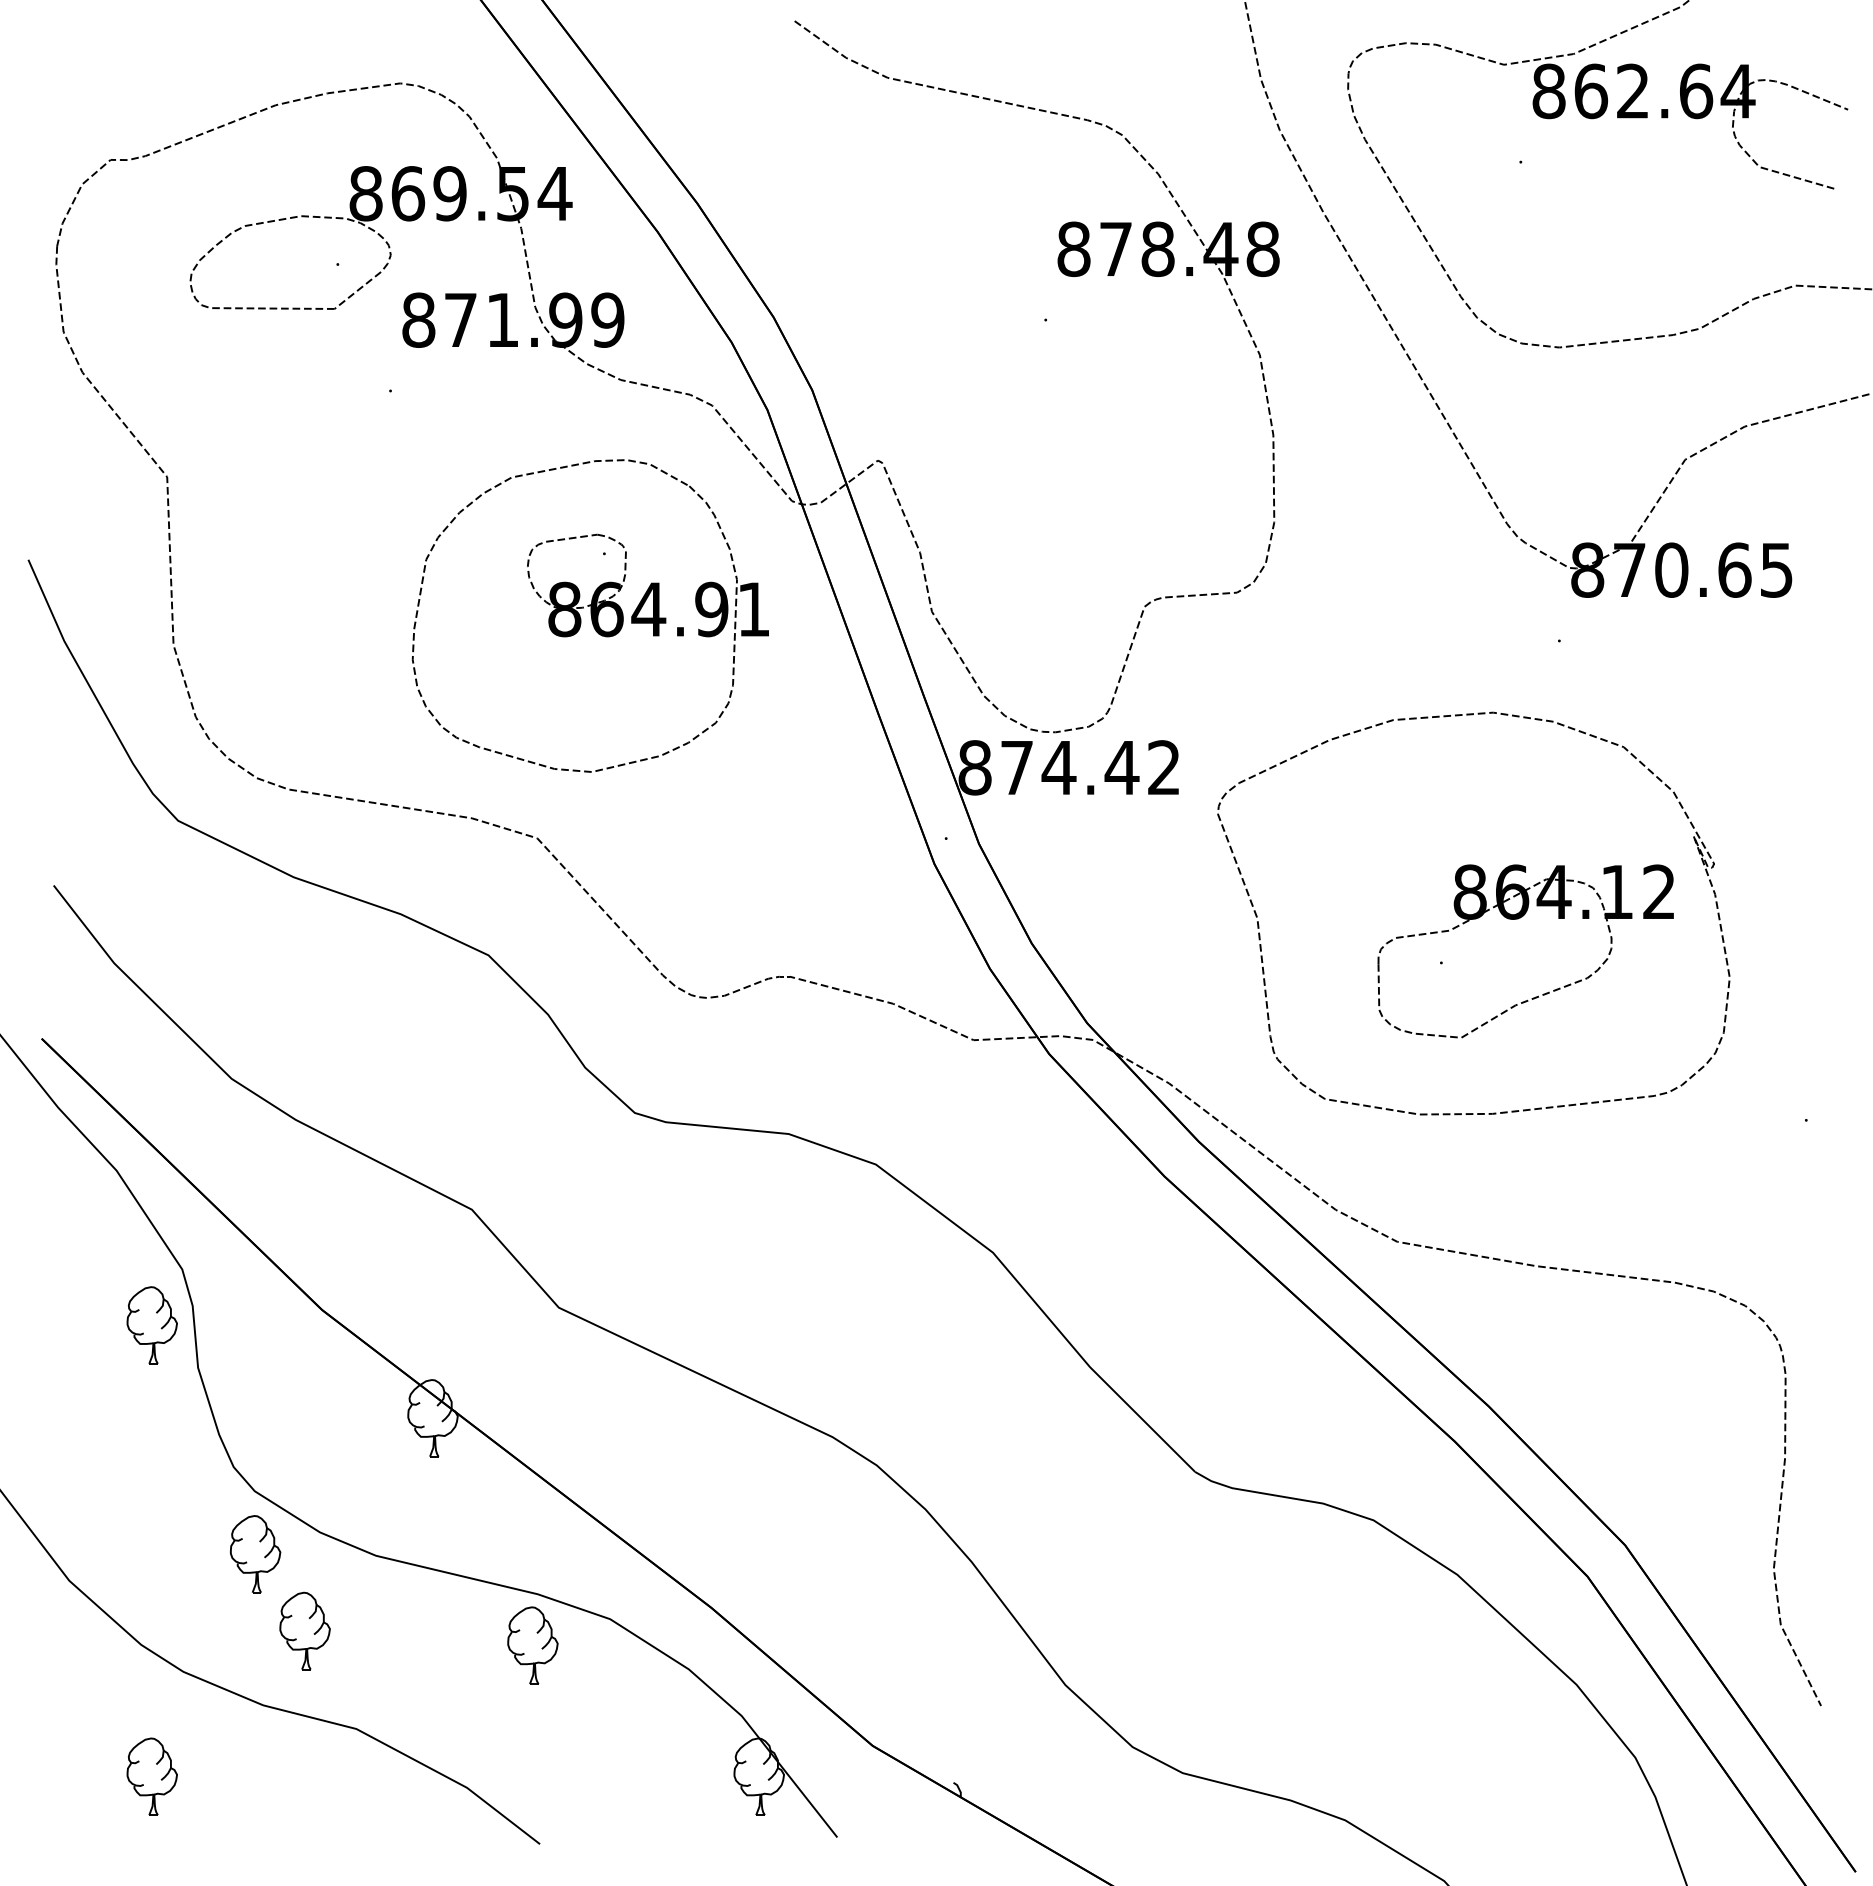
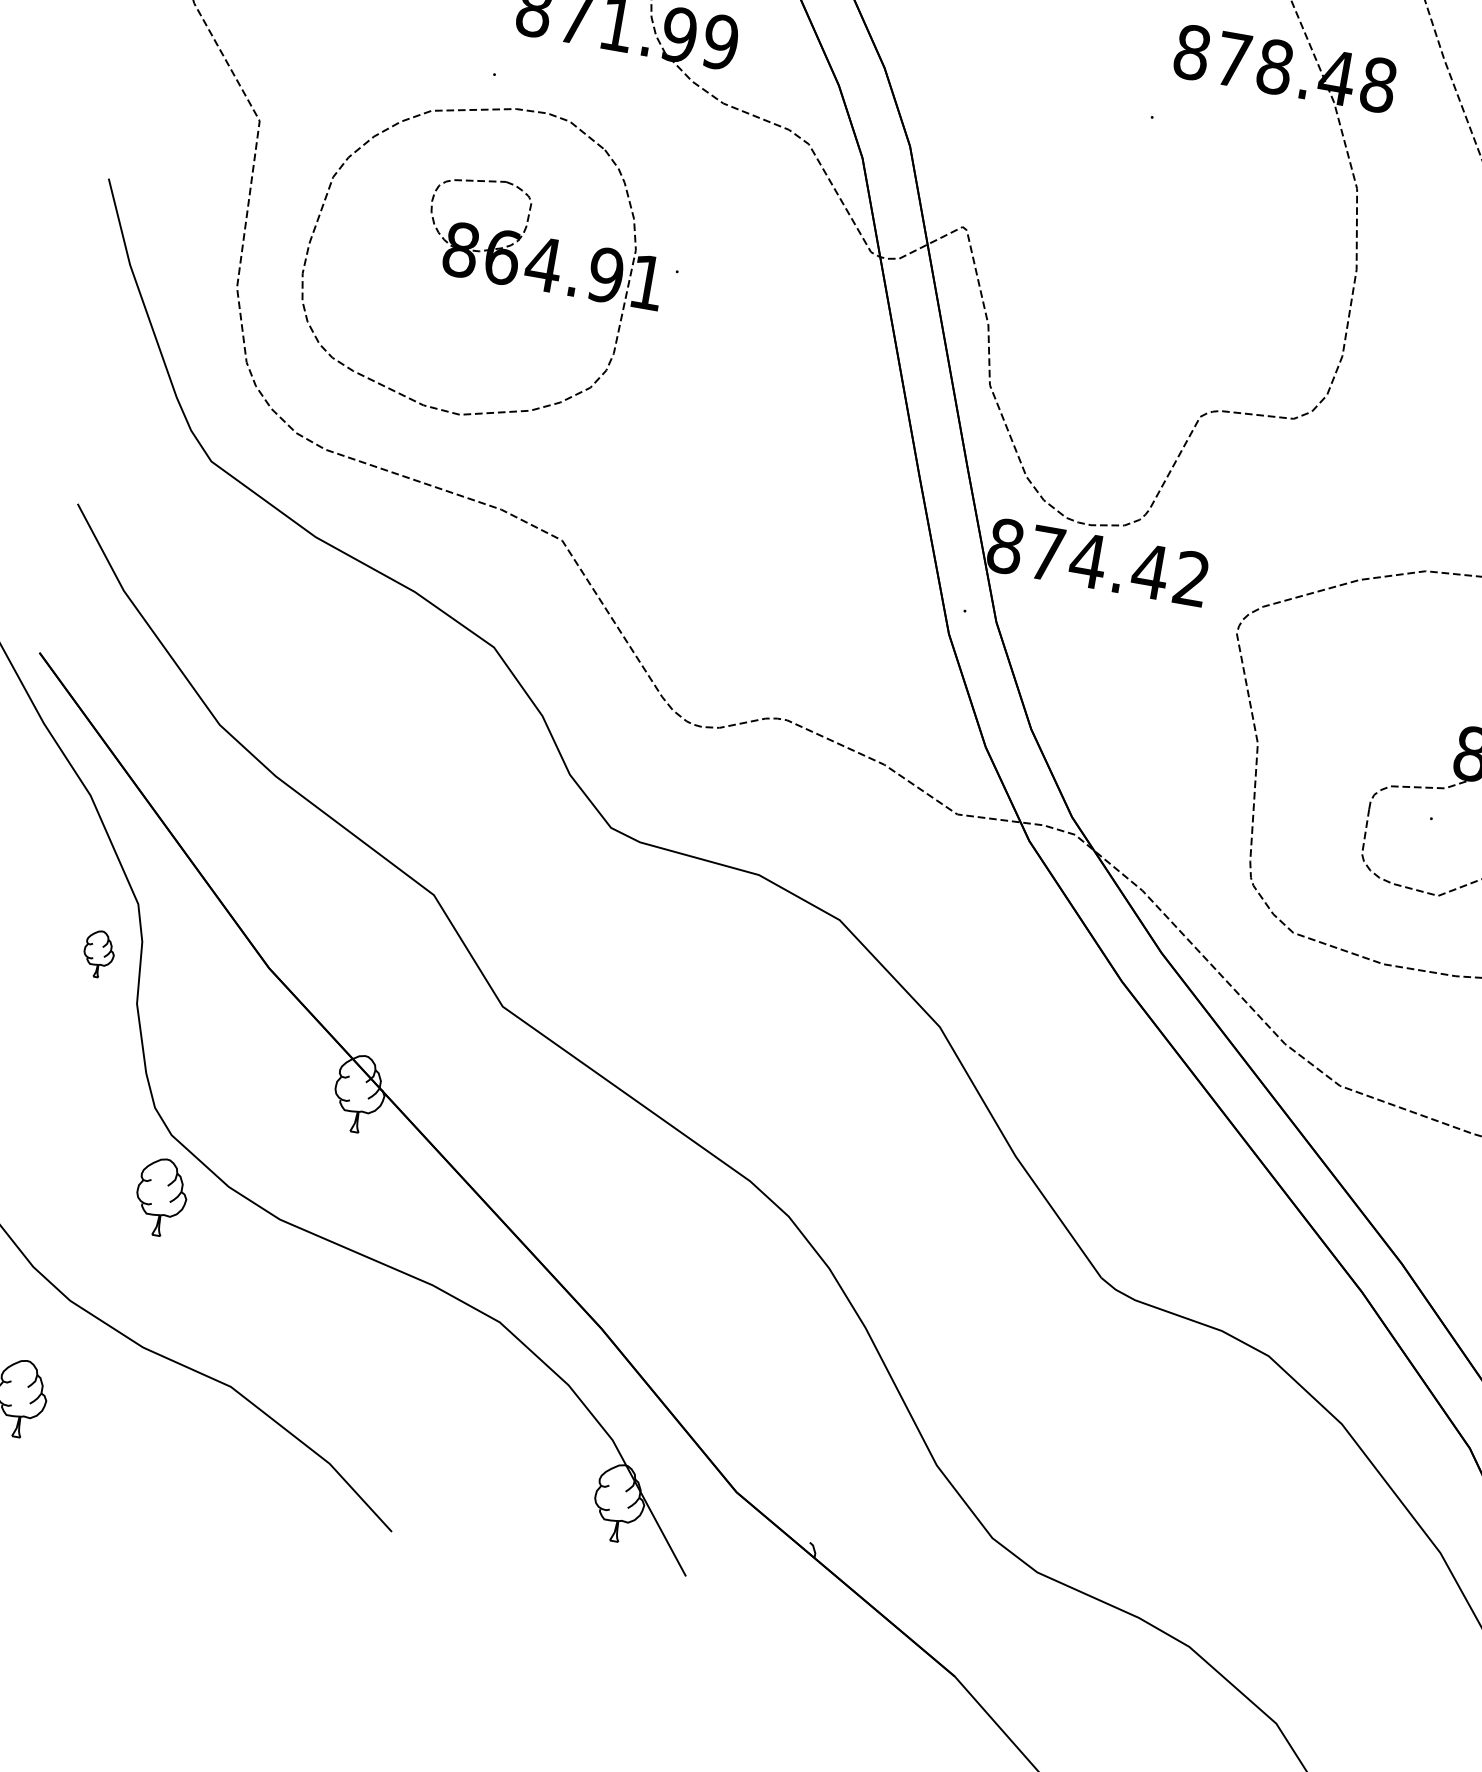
part: (589, 615) -> (484, 260), moved
part: (151, 1325) -> (98, 954), size x0.6
part: (304, 1630) -> (196, 1280), removed
part: (532, 1645) -> (418, 1334), removed

